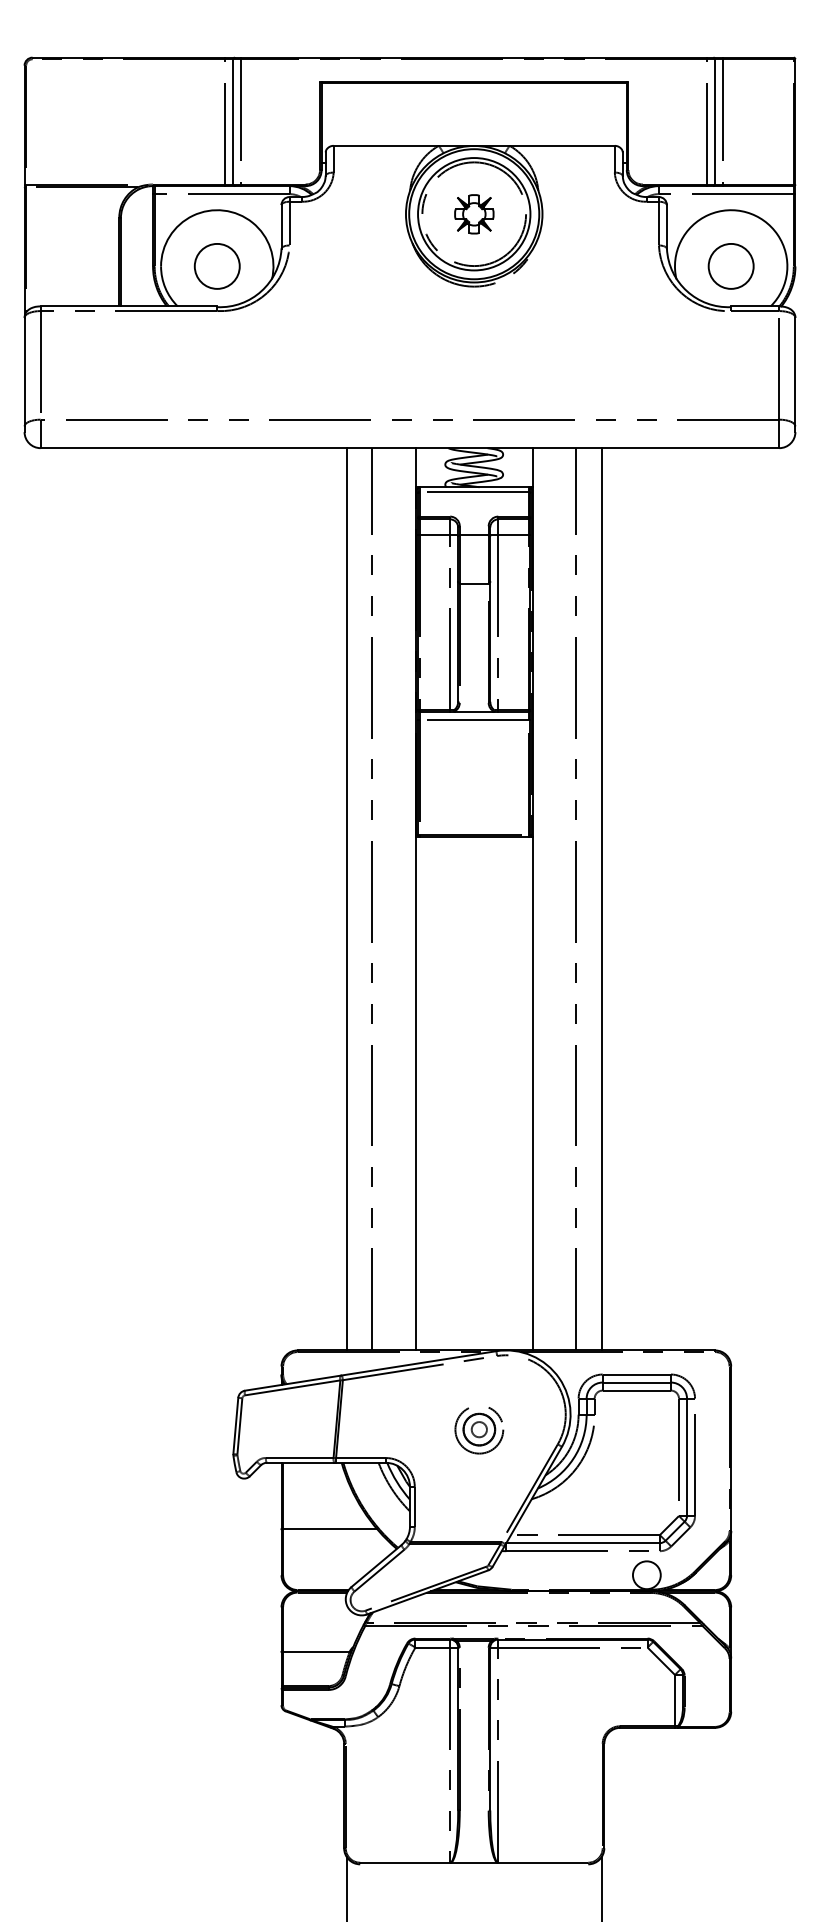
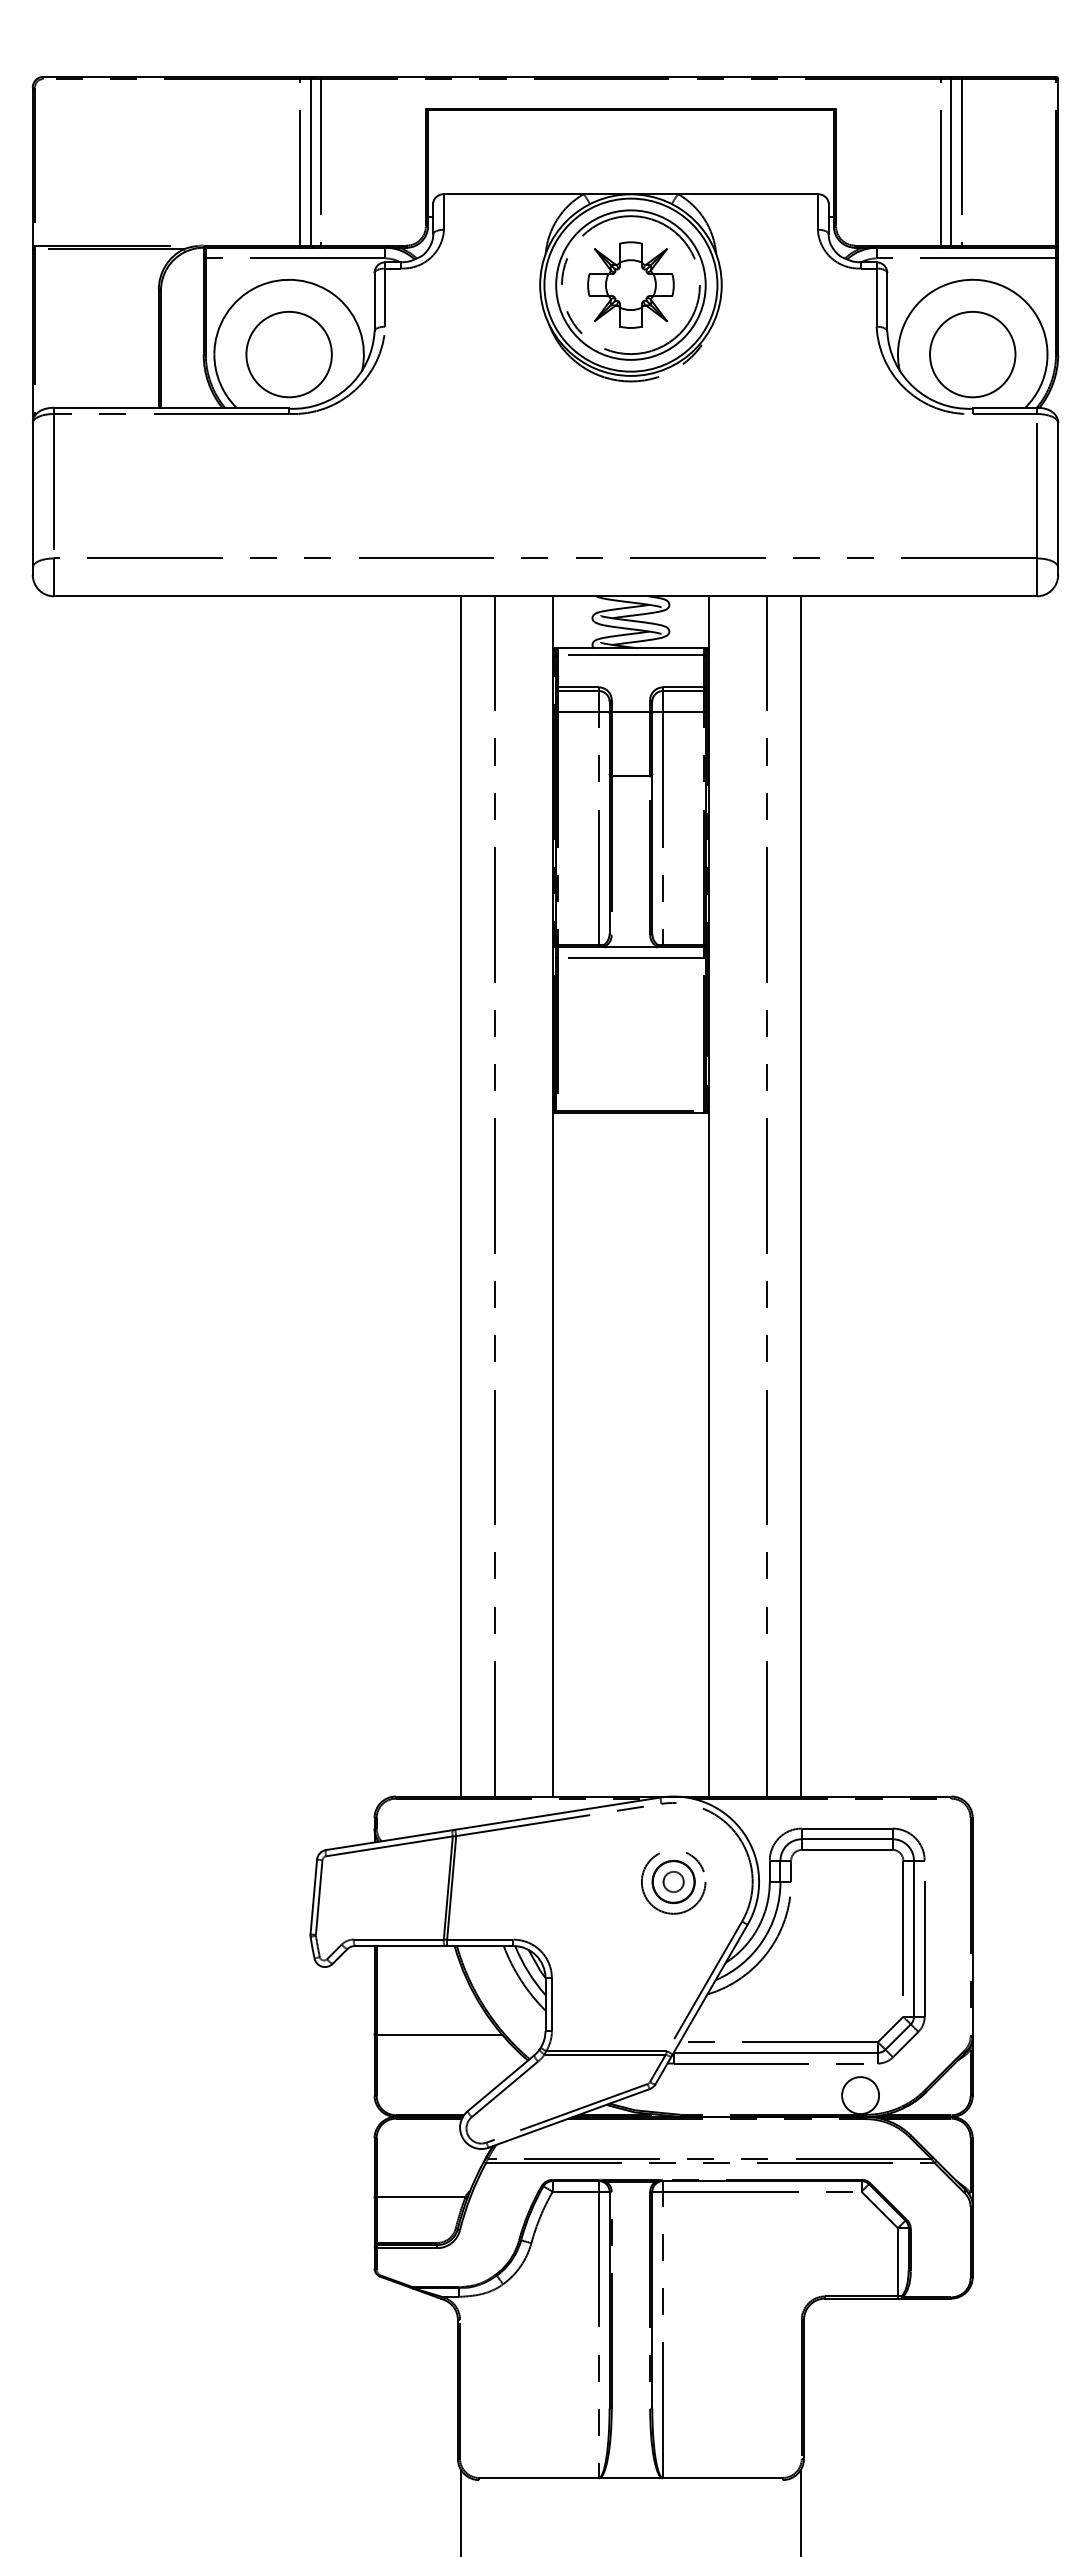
part: (474, 214) -> (631, 285), size x1.67
circle: (217, 266) -> (289, 354), size x1.43
circle: (731, 266) -> (973, 354), size x1.43
part: (479, 1430) -> (673, 1883), moved

